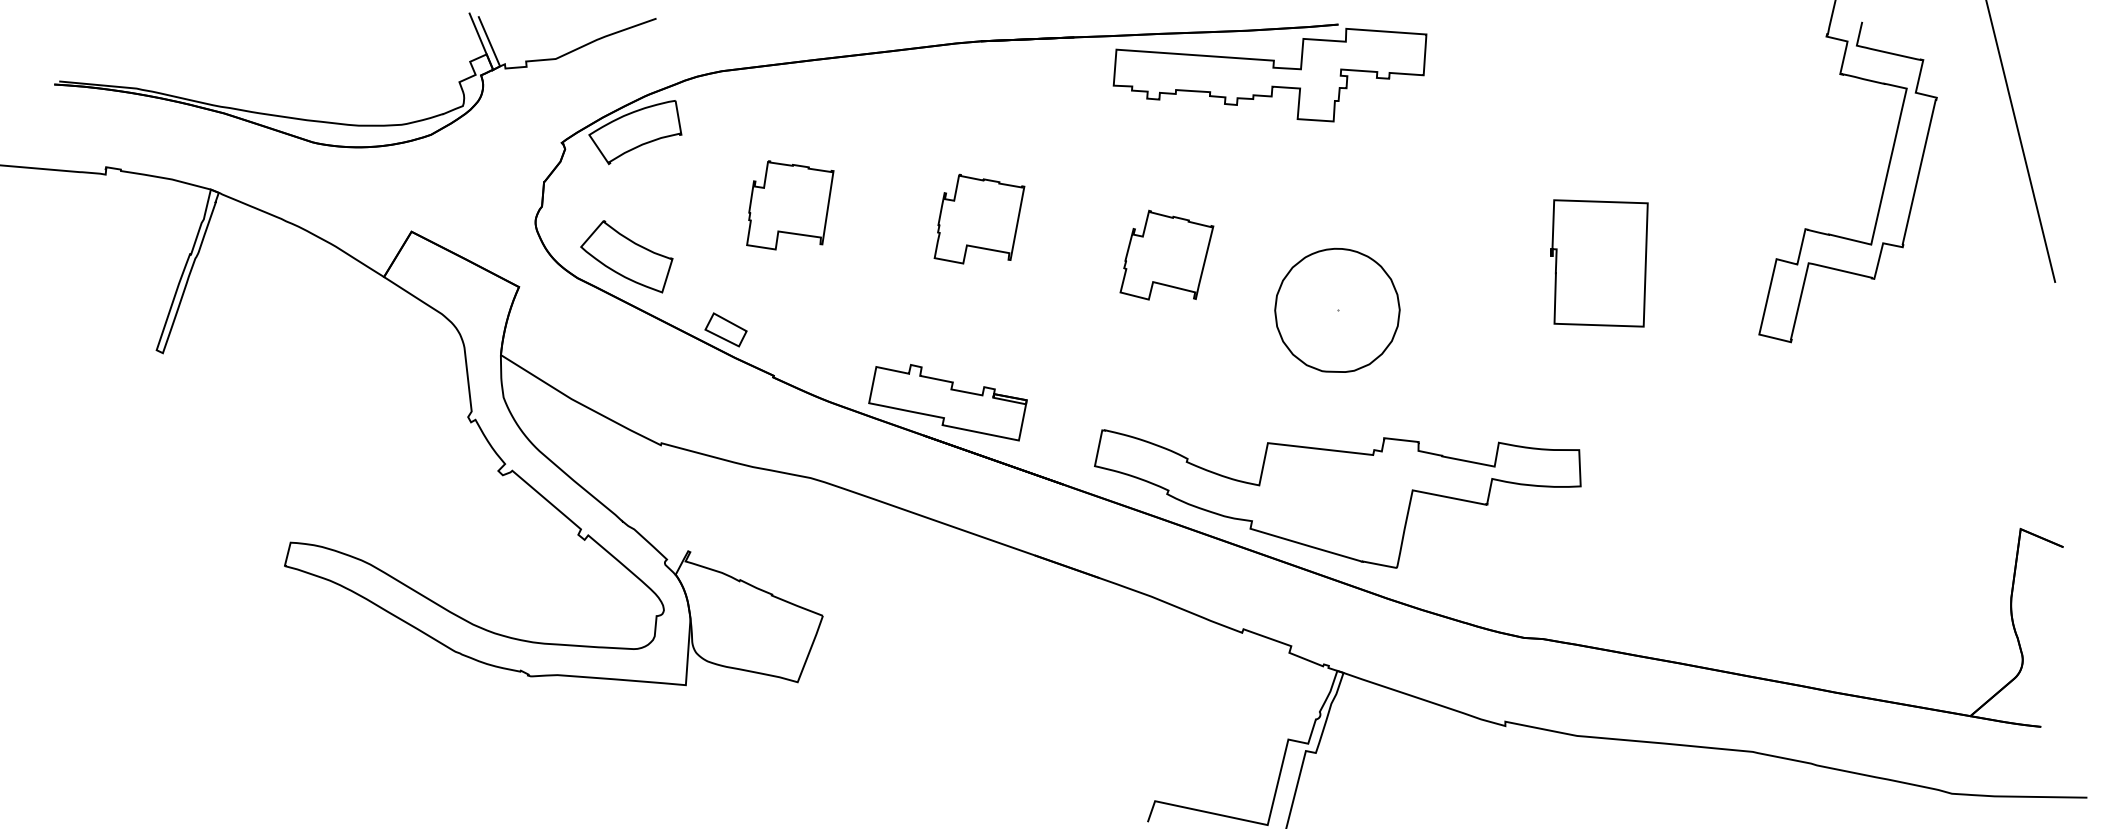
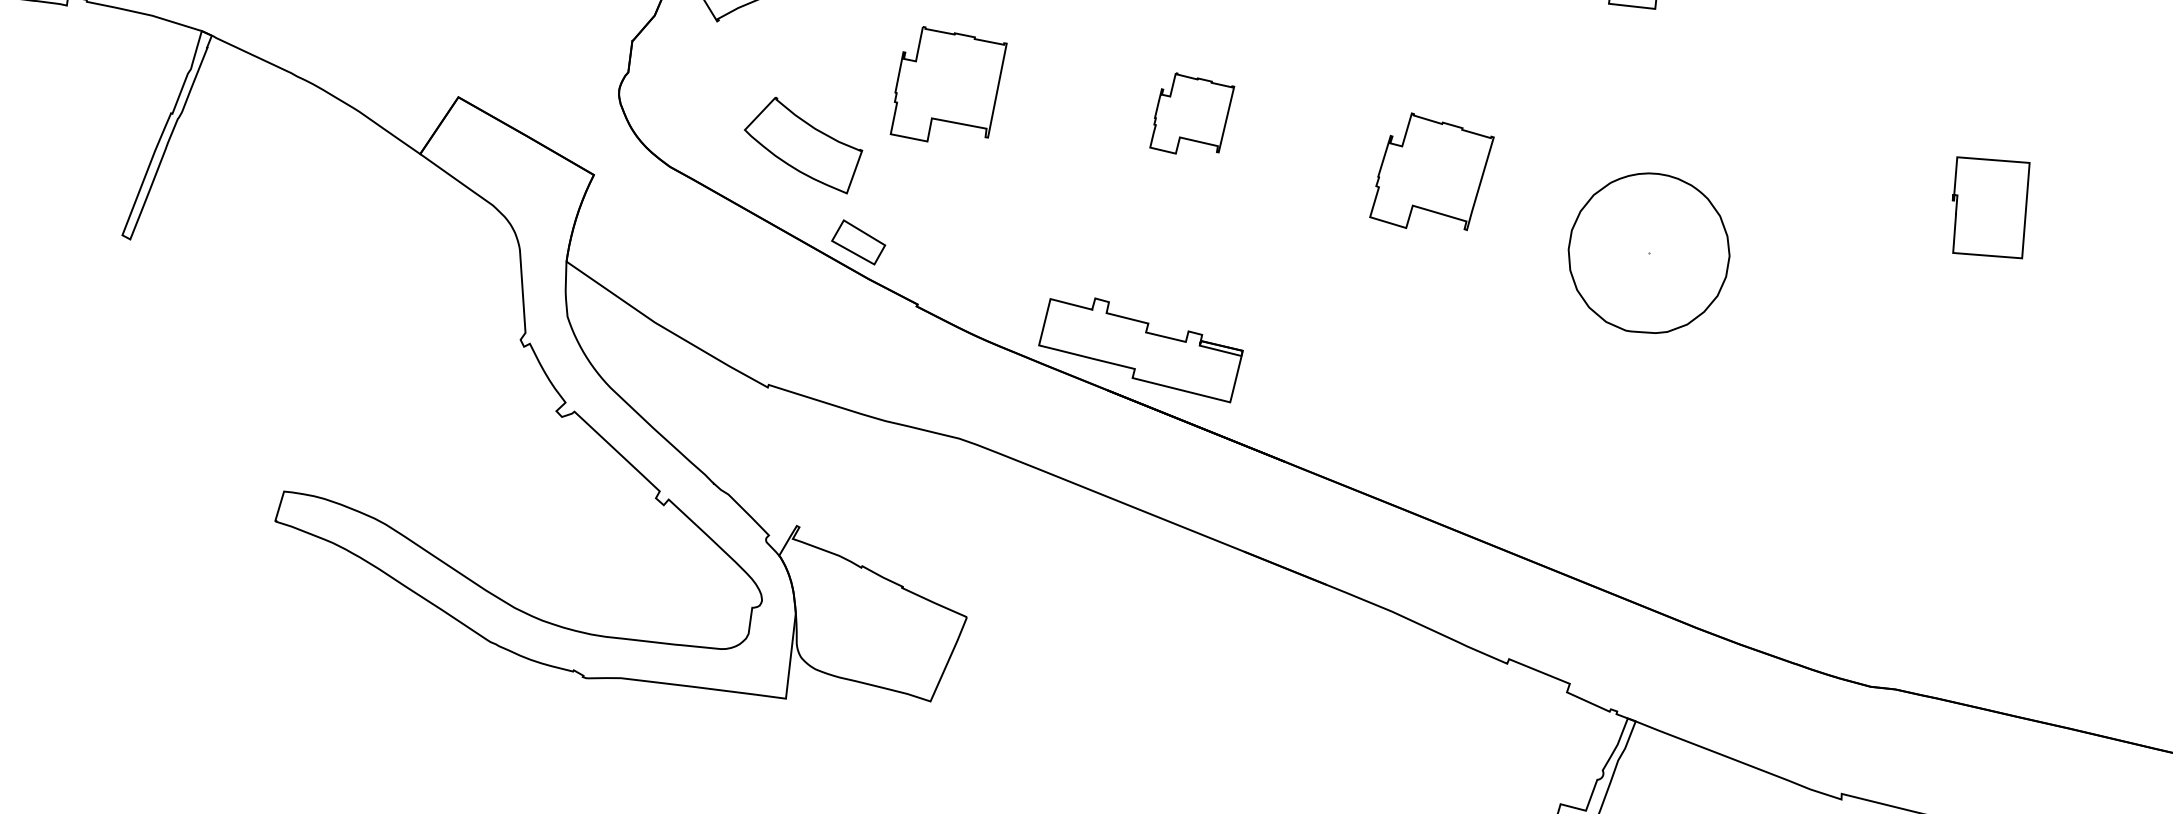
part: (979, 218) -> (1192, 113), size x0.7
part: (626, 256) -> (802, 144), moved
part: (1599, 263) -> (1990, 207), size x0.6
part: (1337, 498) -> (1638, 495), removed

